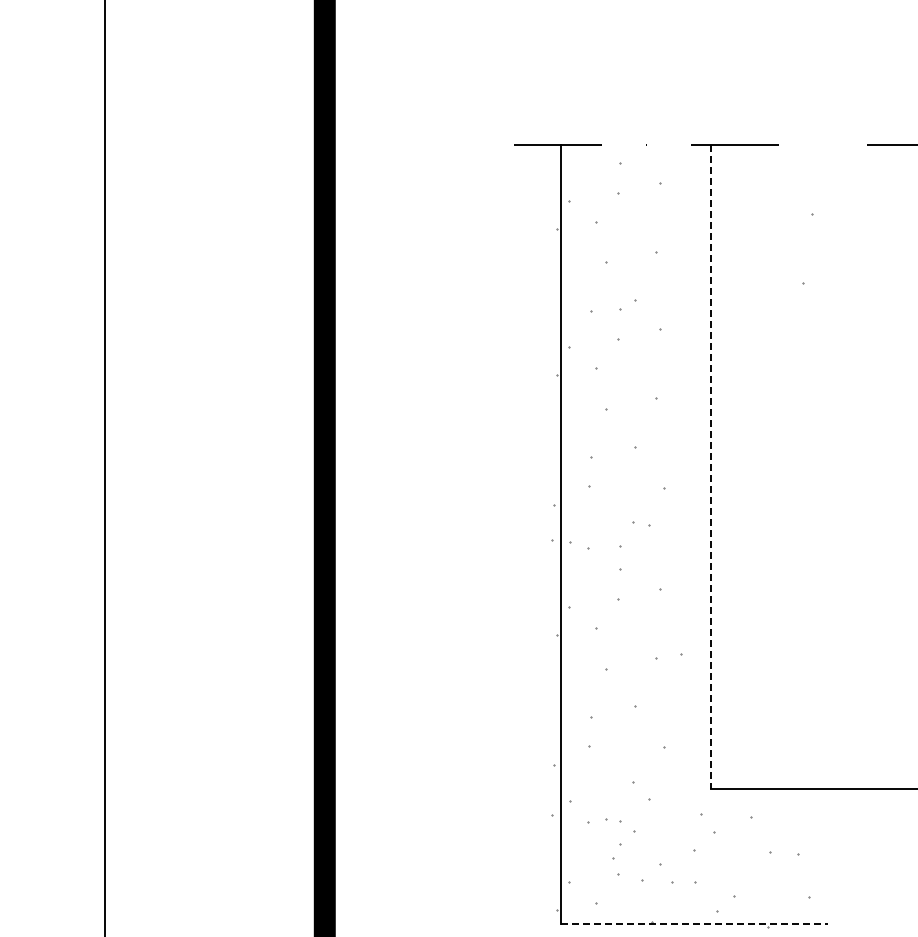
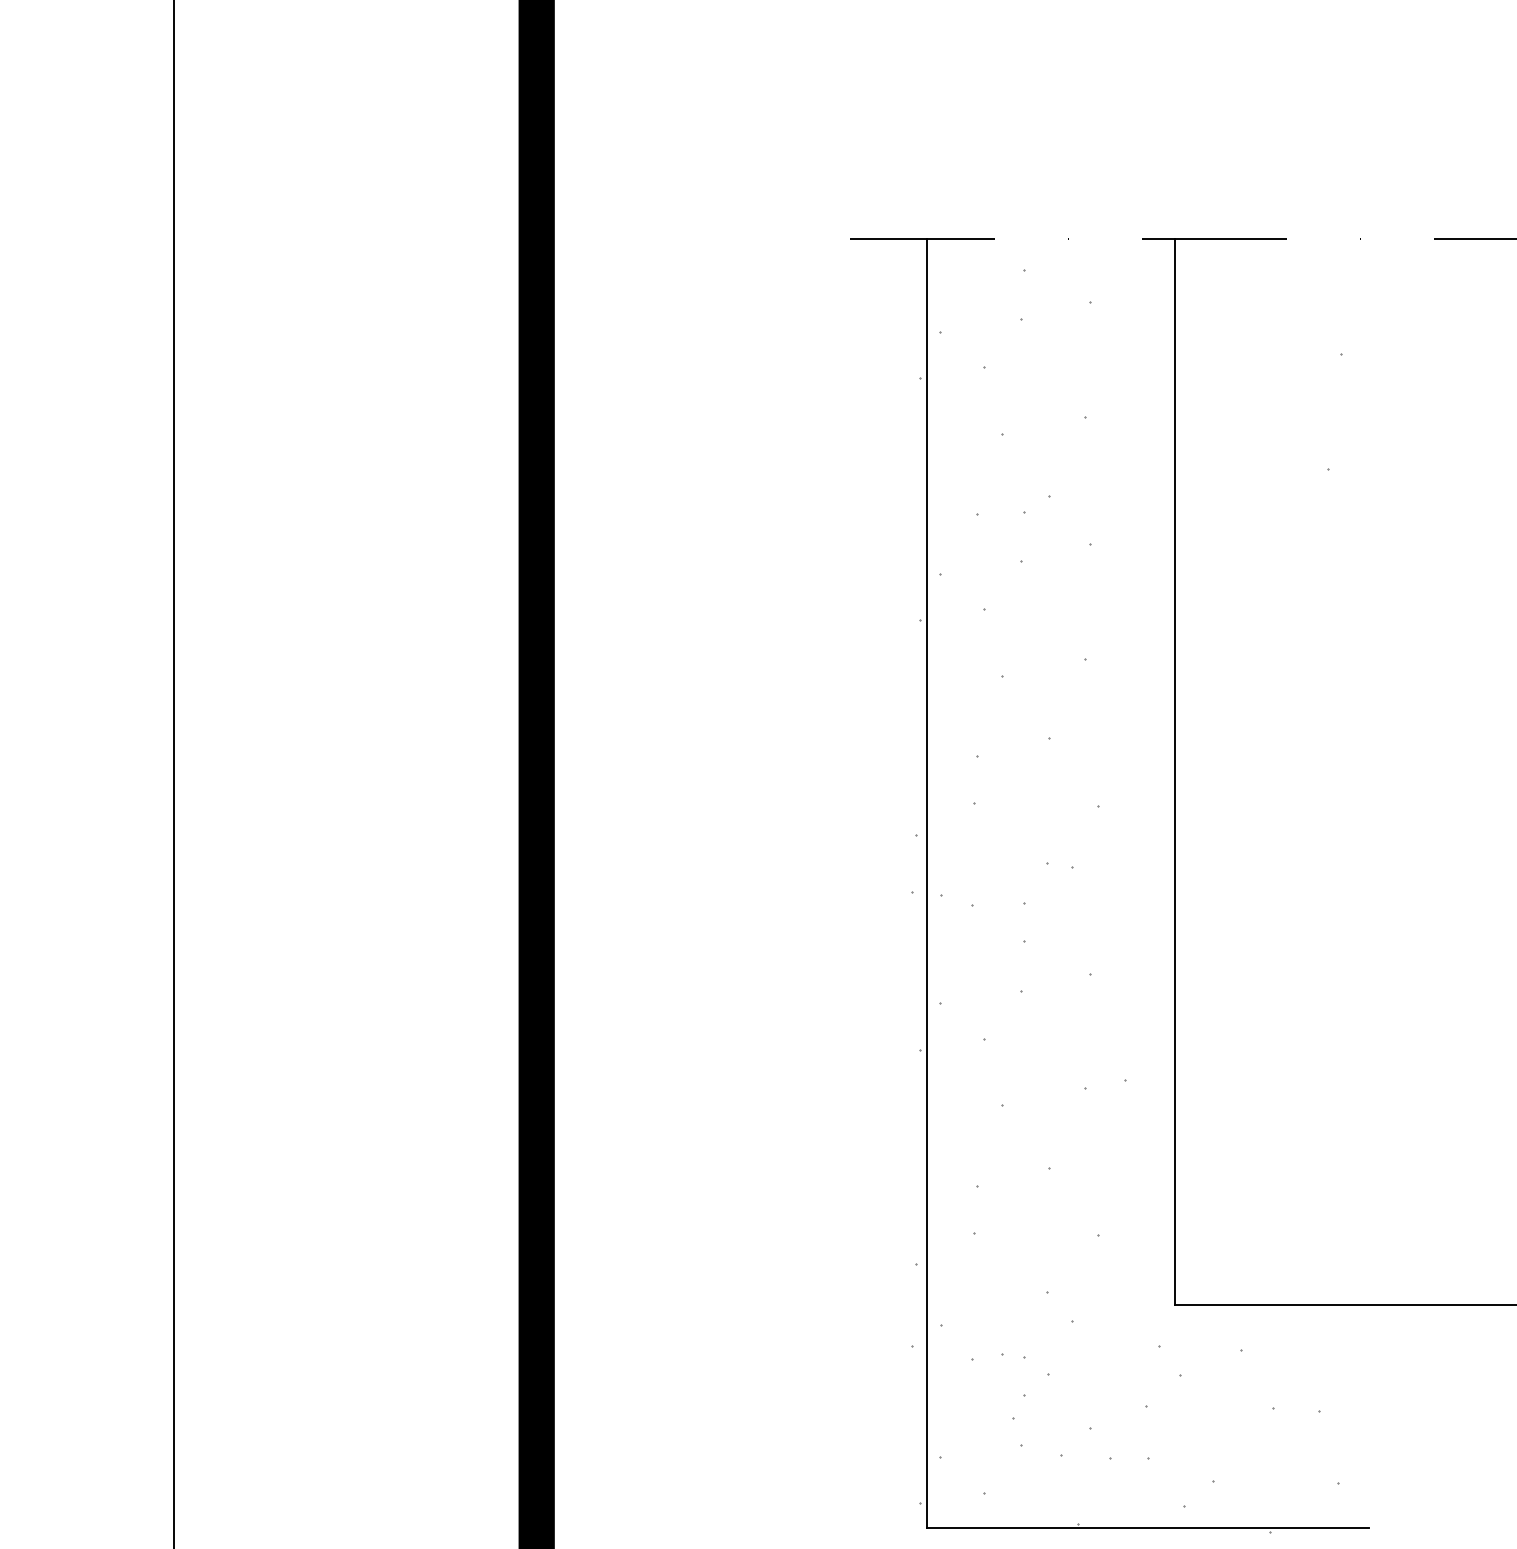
line: (710, 467) -> (1174, 772), dashed -> solid
line: (694, 924) -> (1147, 1528), dashed -> solid

